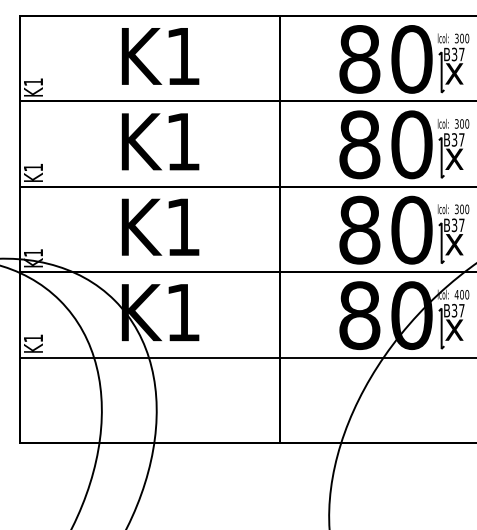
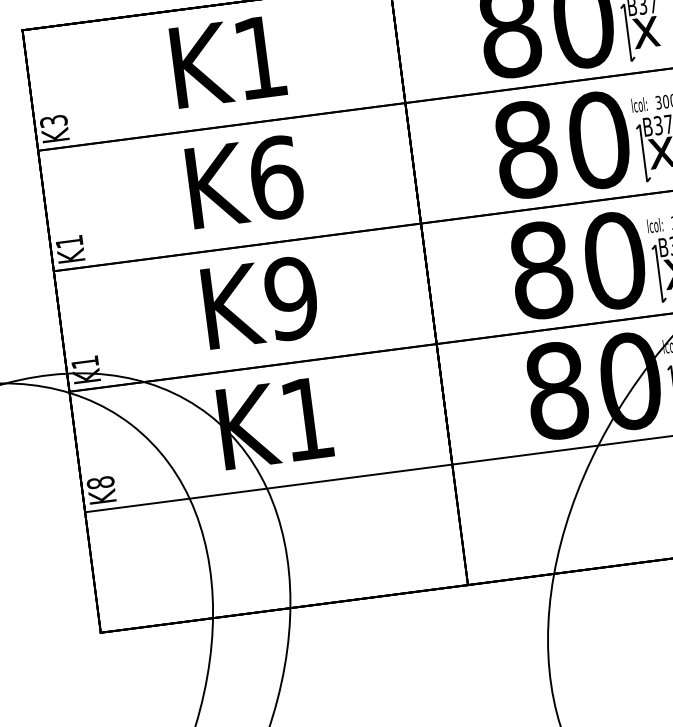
text: (33, 82) -> (53, 121), K1 -> K3
text: (183, 141) -> (276, 177), K1 -> K6
text: (182, 226) -> (290, 297), K1 -> K9
text: (33, 338) -> (100, 482), K1 -> K8

